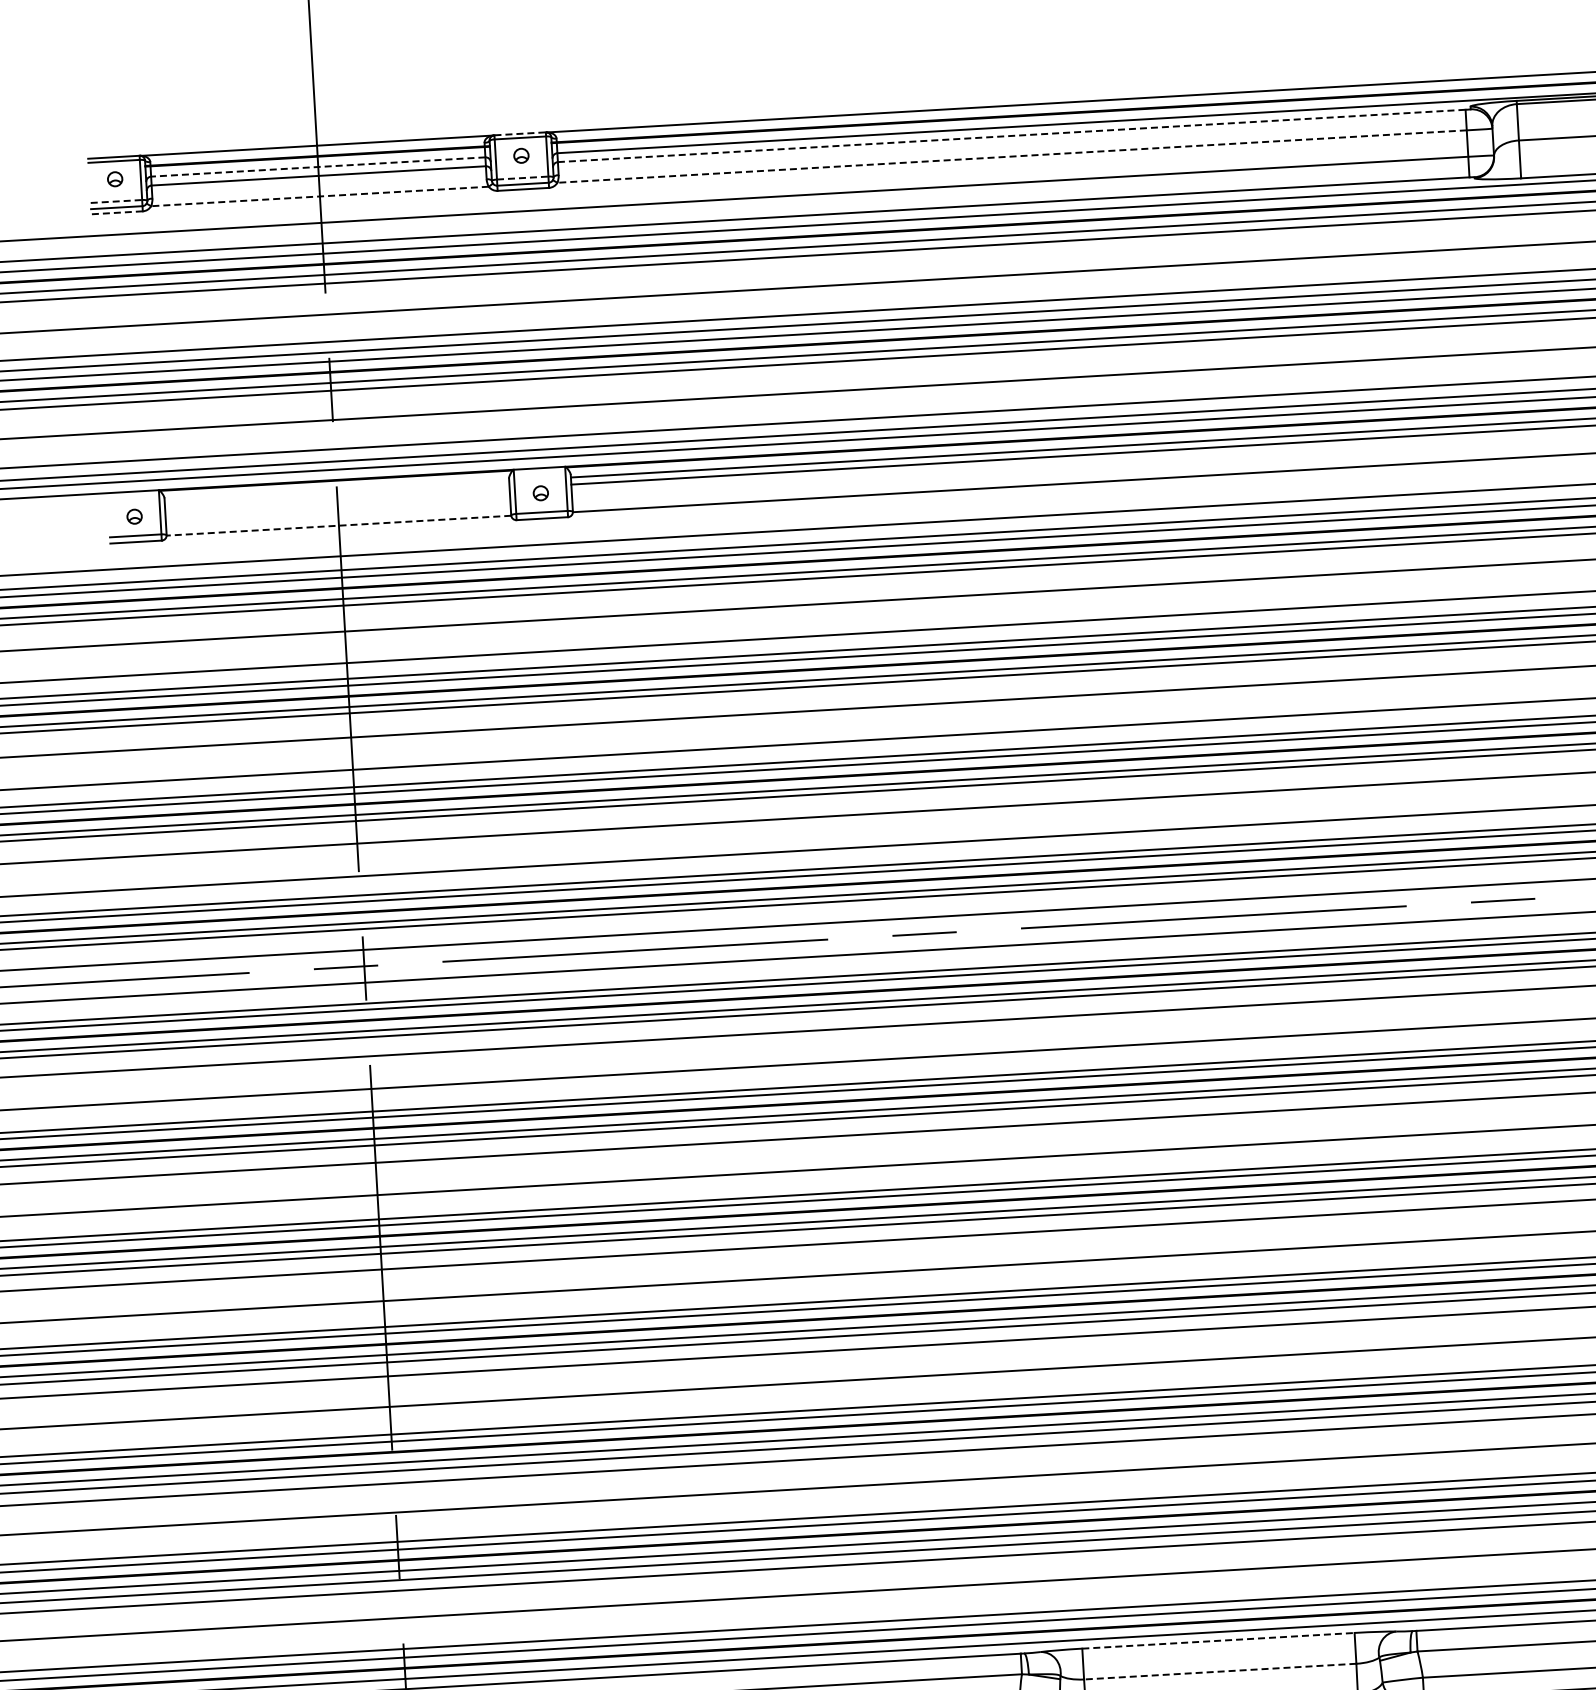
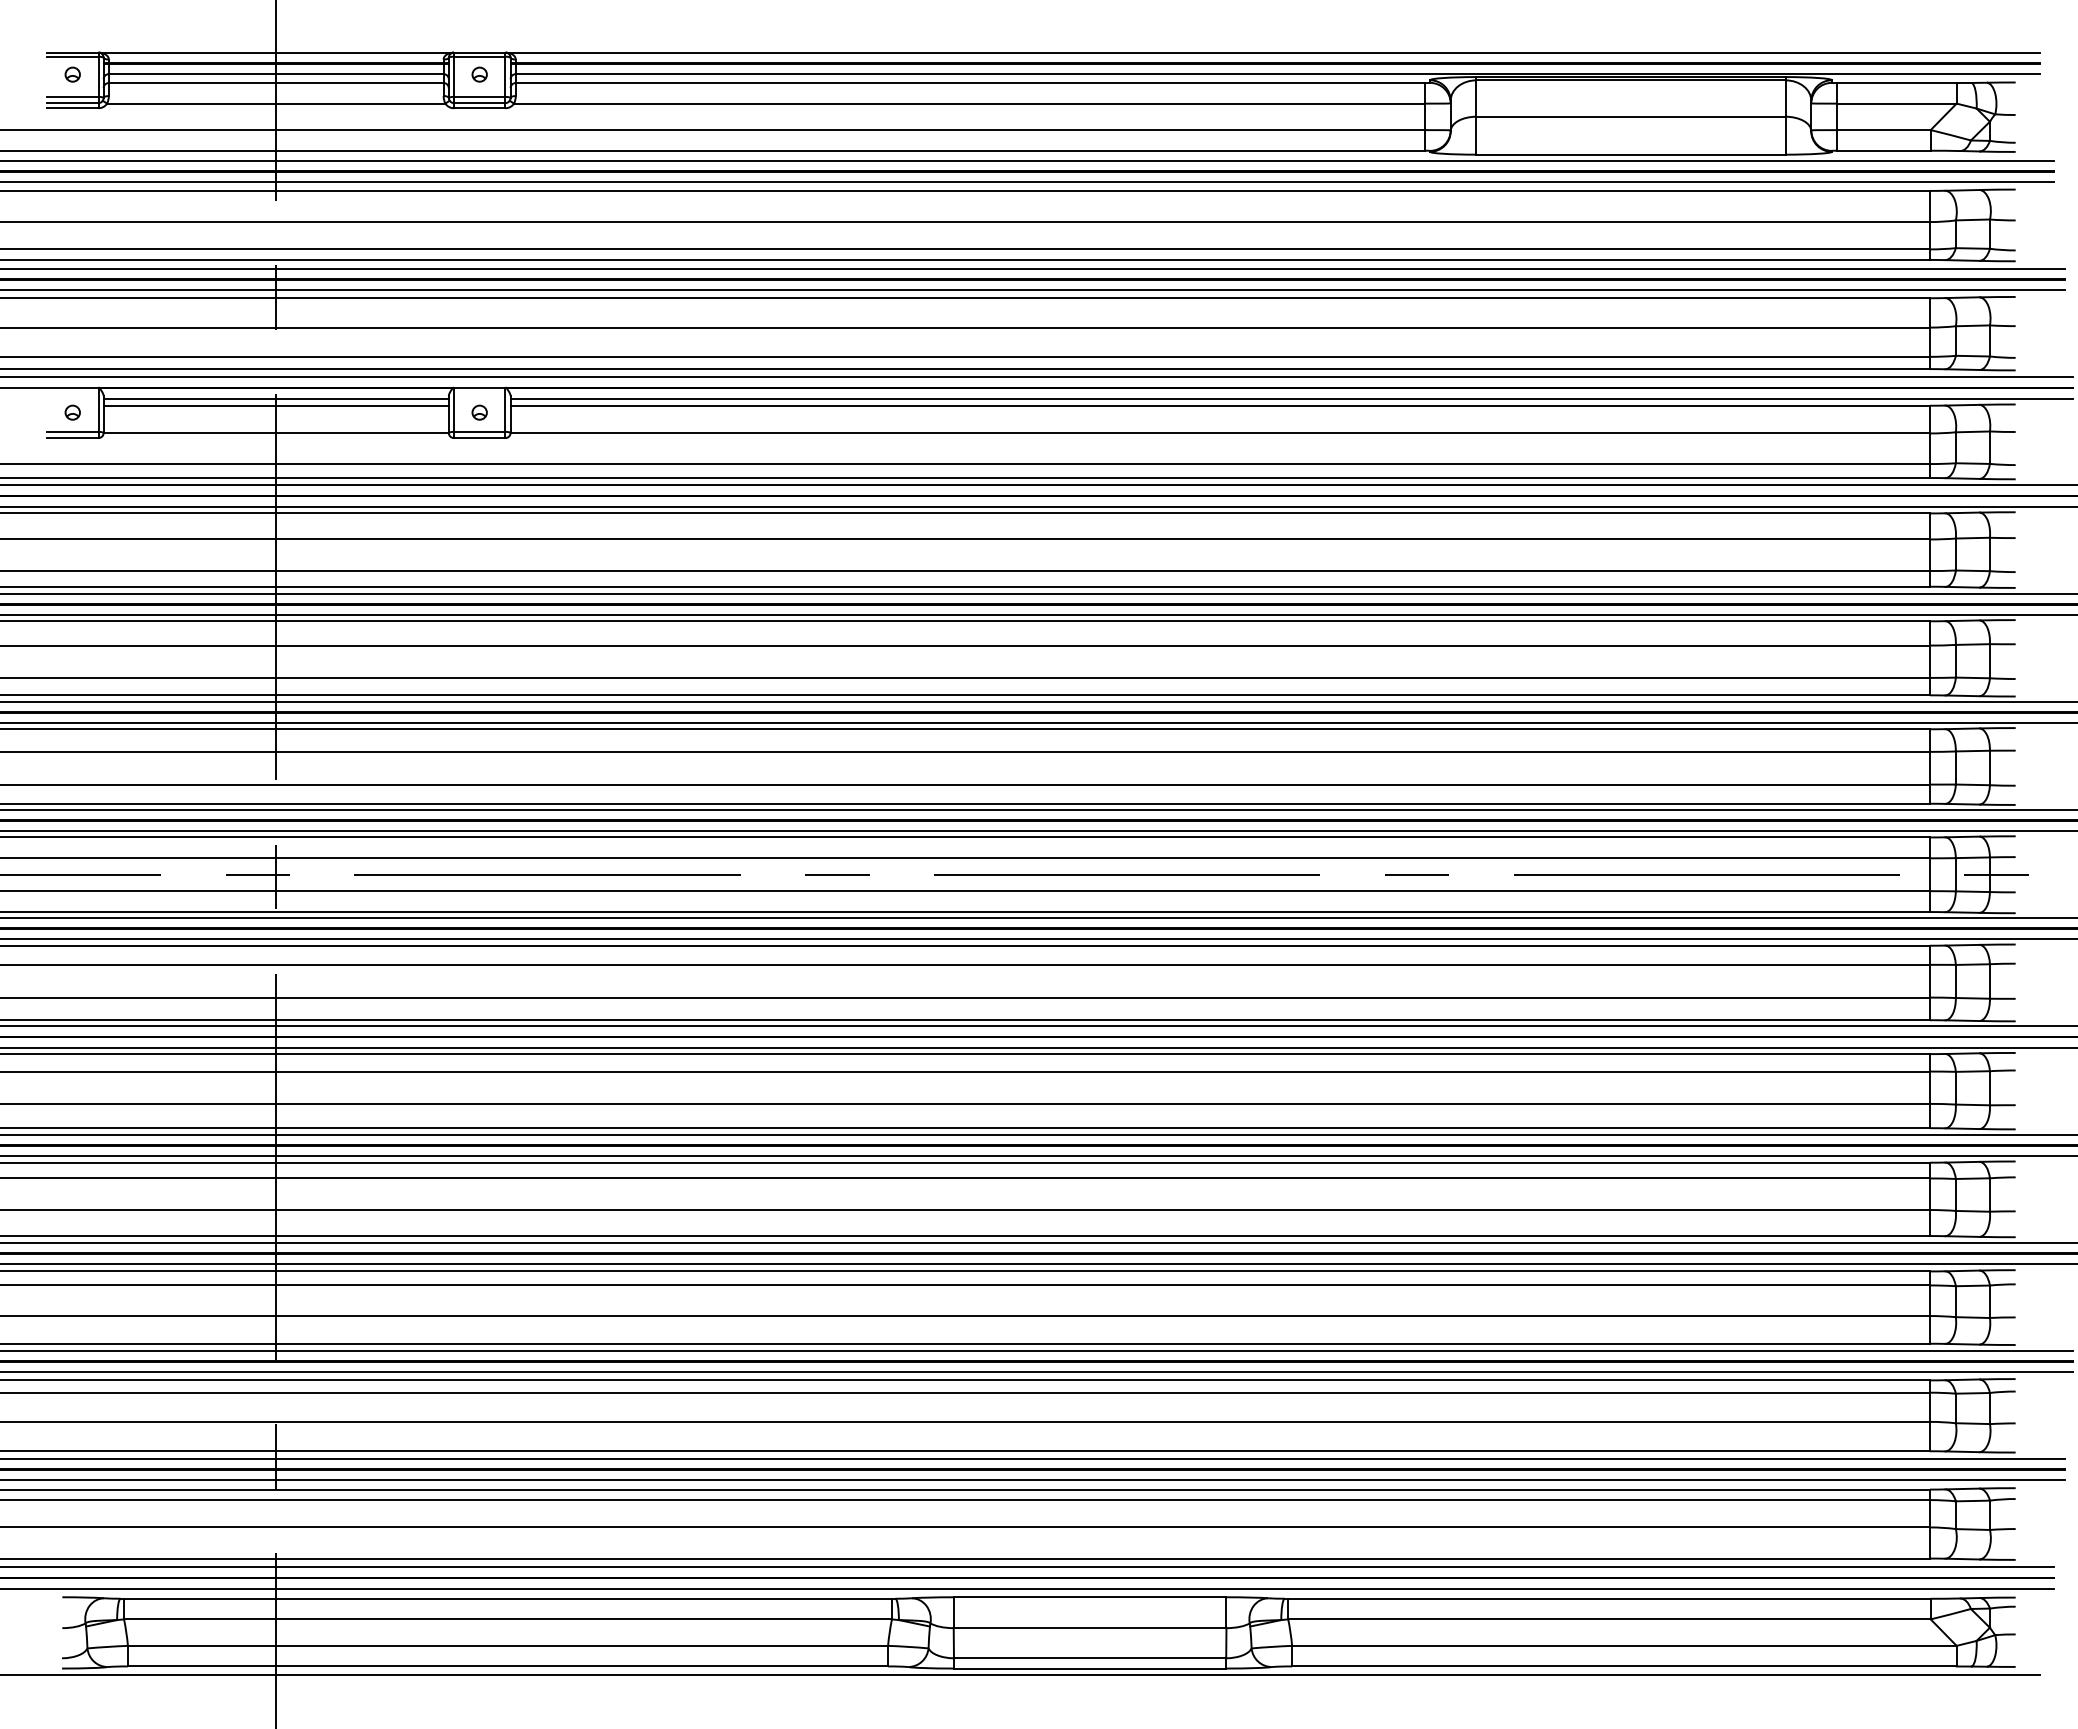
line: (519, 133) -> (479, 52), dashed -> solid
line: (1011, 136) -> (970, 83), dashed -> solid
line: (1011, 156) -> (968, 103), dashed -> solid
line: (317, 167) -> (275, 74), dashed -> solid
line: (522, 177) -> (479, 96), dashed -> solid
line: (319, 196) -> (275, 103), dashed -> solid
line: (116, 201) -> (72, 96), dashed -> solid
line: (116, 213) -> (72, 108), dashed -> solid
line: (336, 490) -> (275, 398), added
line: (336, 497) -> (275, 405), added
line: (339, 525) -> (276, 433), dashed -> solid
line: (1218, 1641) -> (1090, 1597), dashed -> solid
line: (1219, 1672) -> (1089, 1628), dashed -> solid

